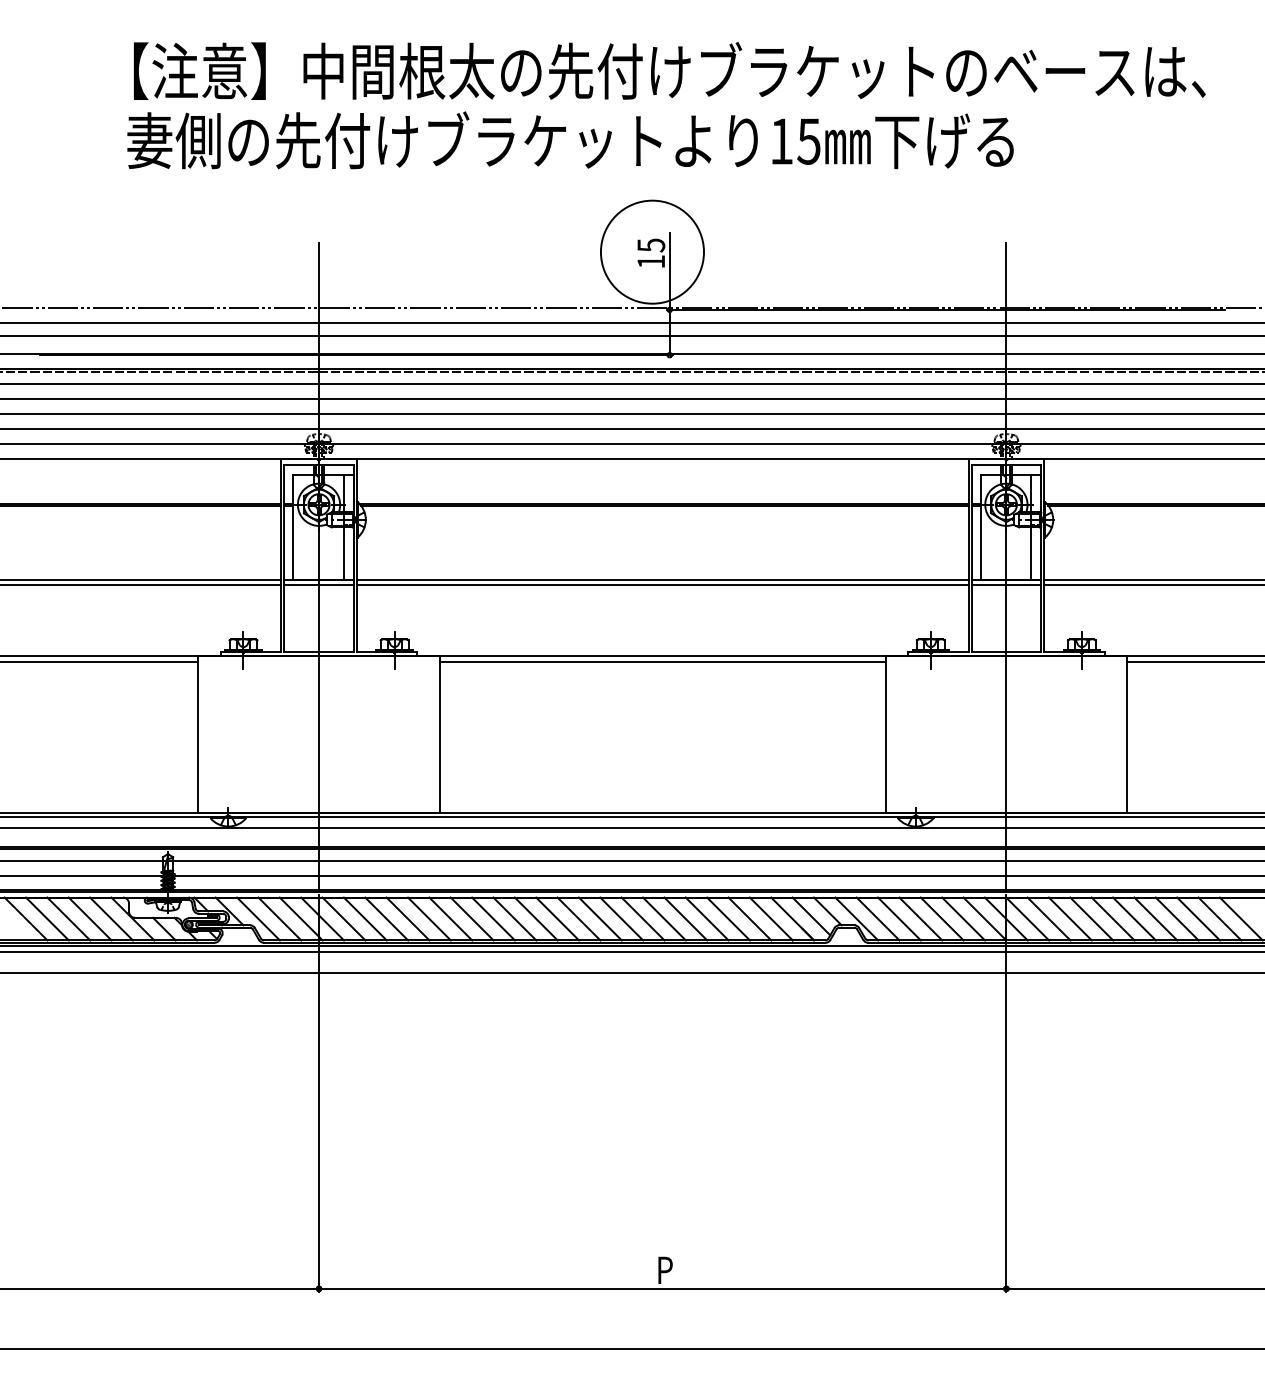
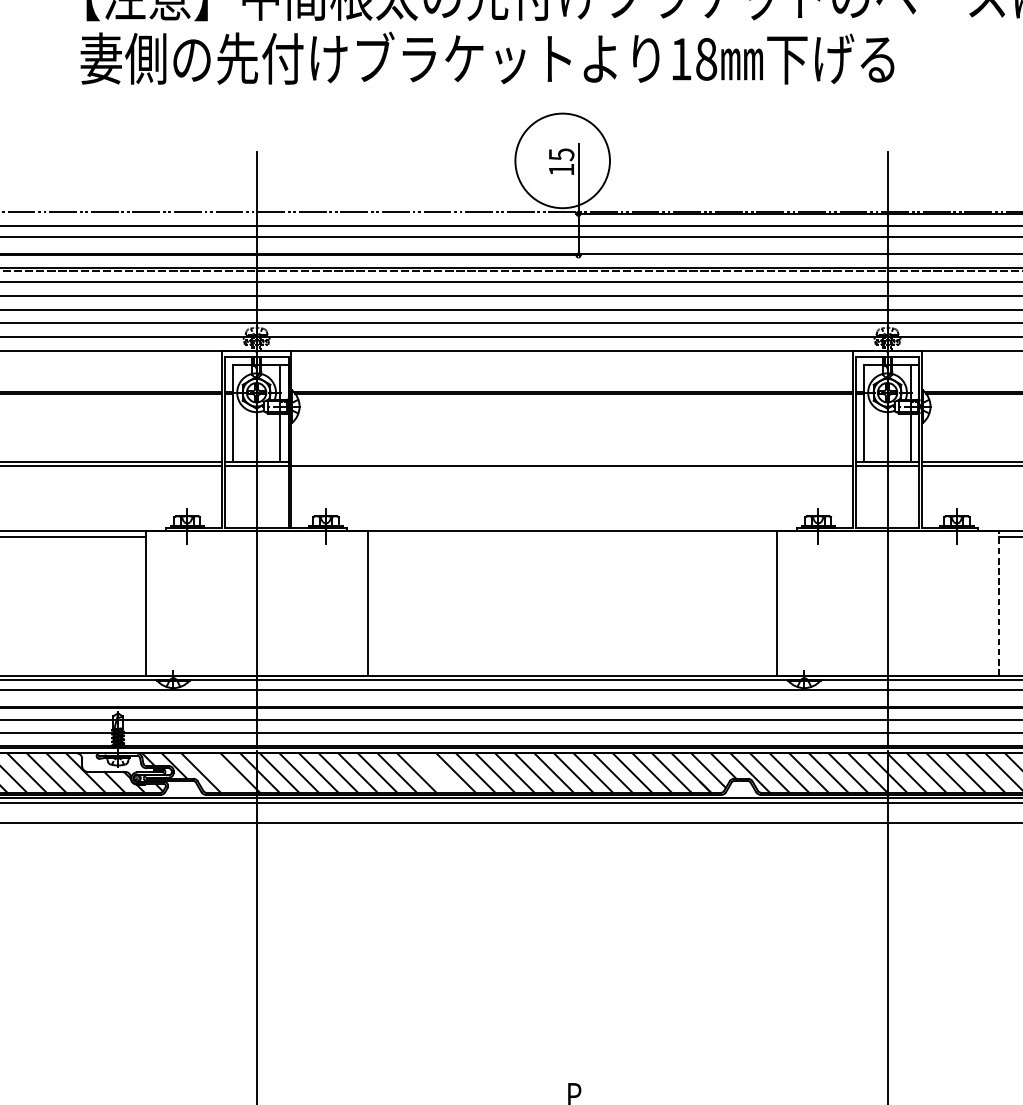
text: (808, 141) -> (705, 59), 15 -> 18
line: (662, 580) -> (571, 462), removed
line: (662, 661) -> (571, 536), removed
line: (1127, 734) -> (998, 603), solid -> dashed
line: (279, 918) -> (220, 772), removed
line: (514, 918) -> (436, 772), removed

